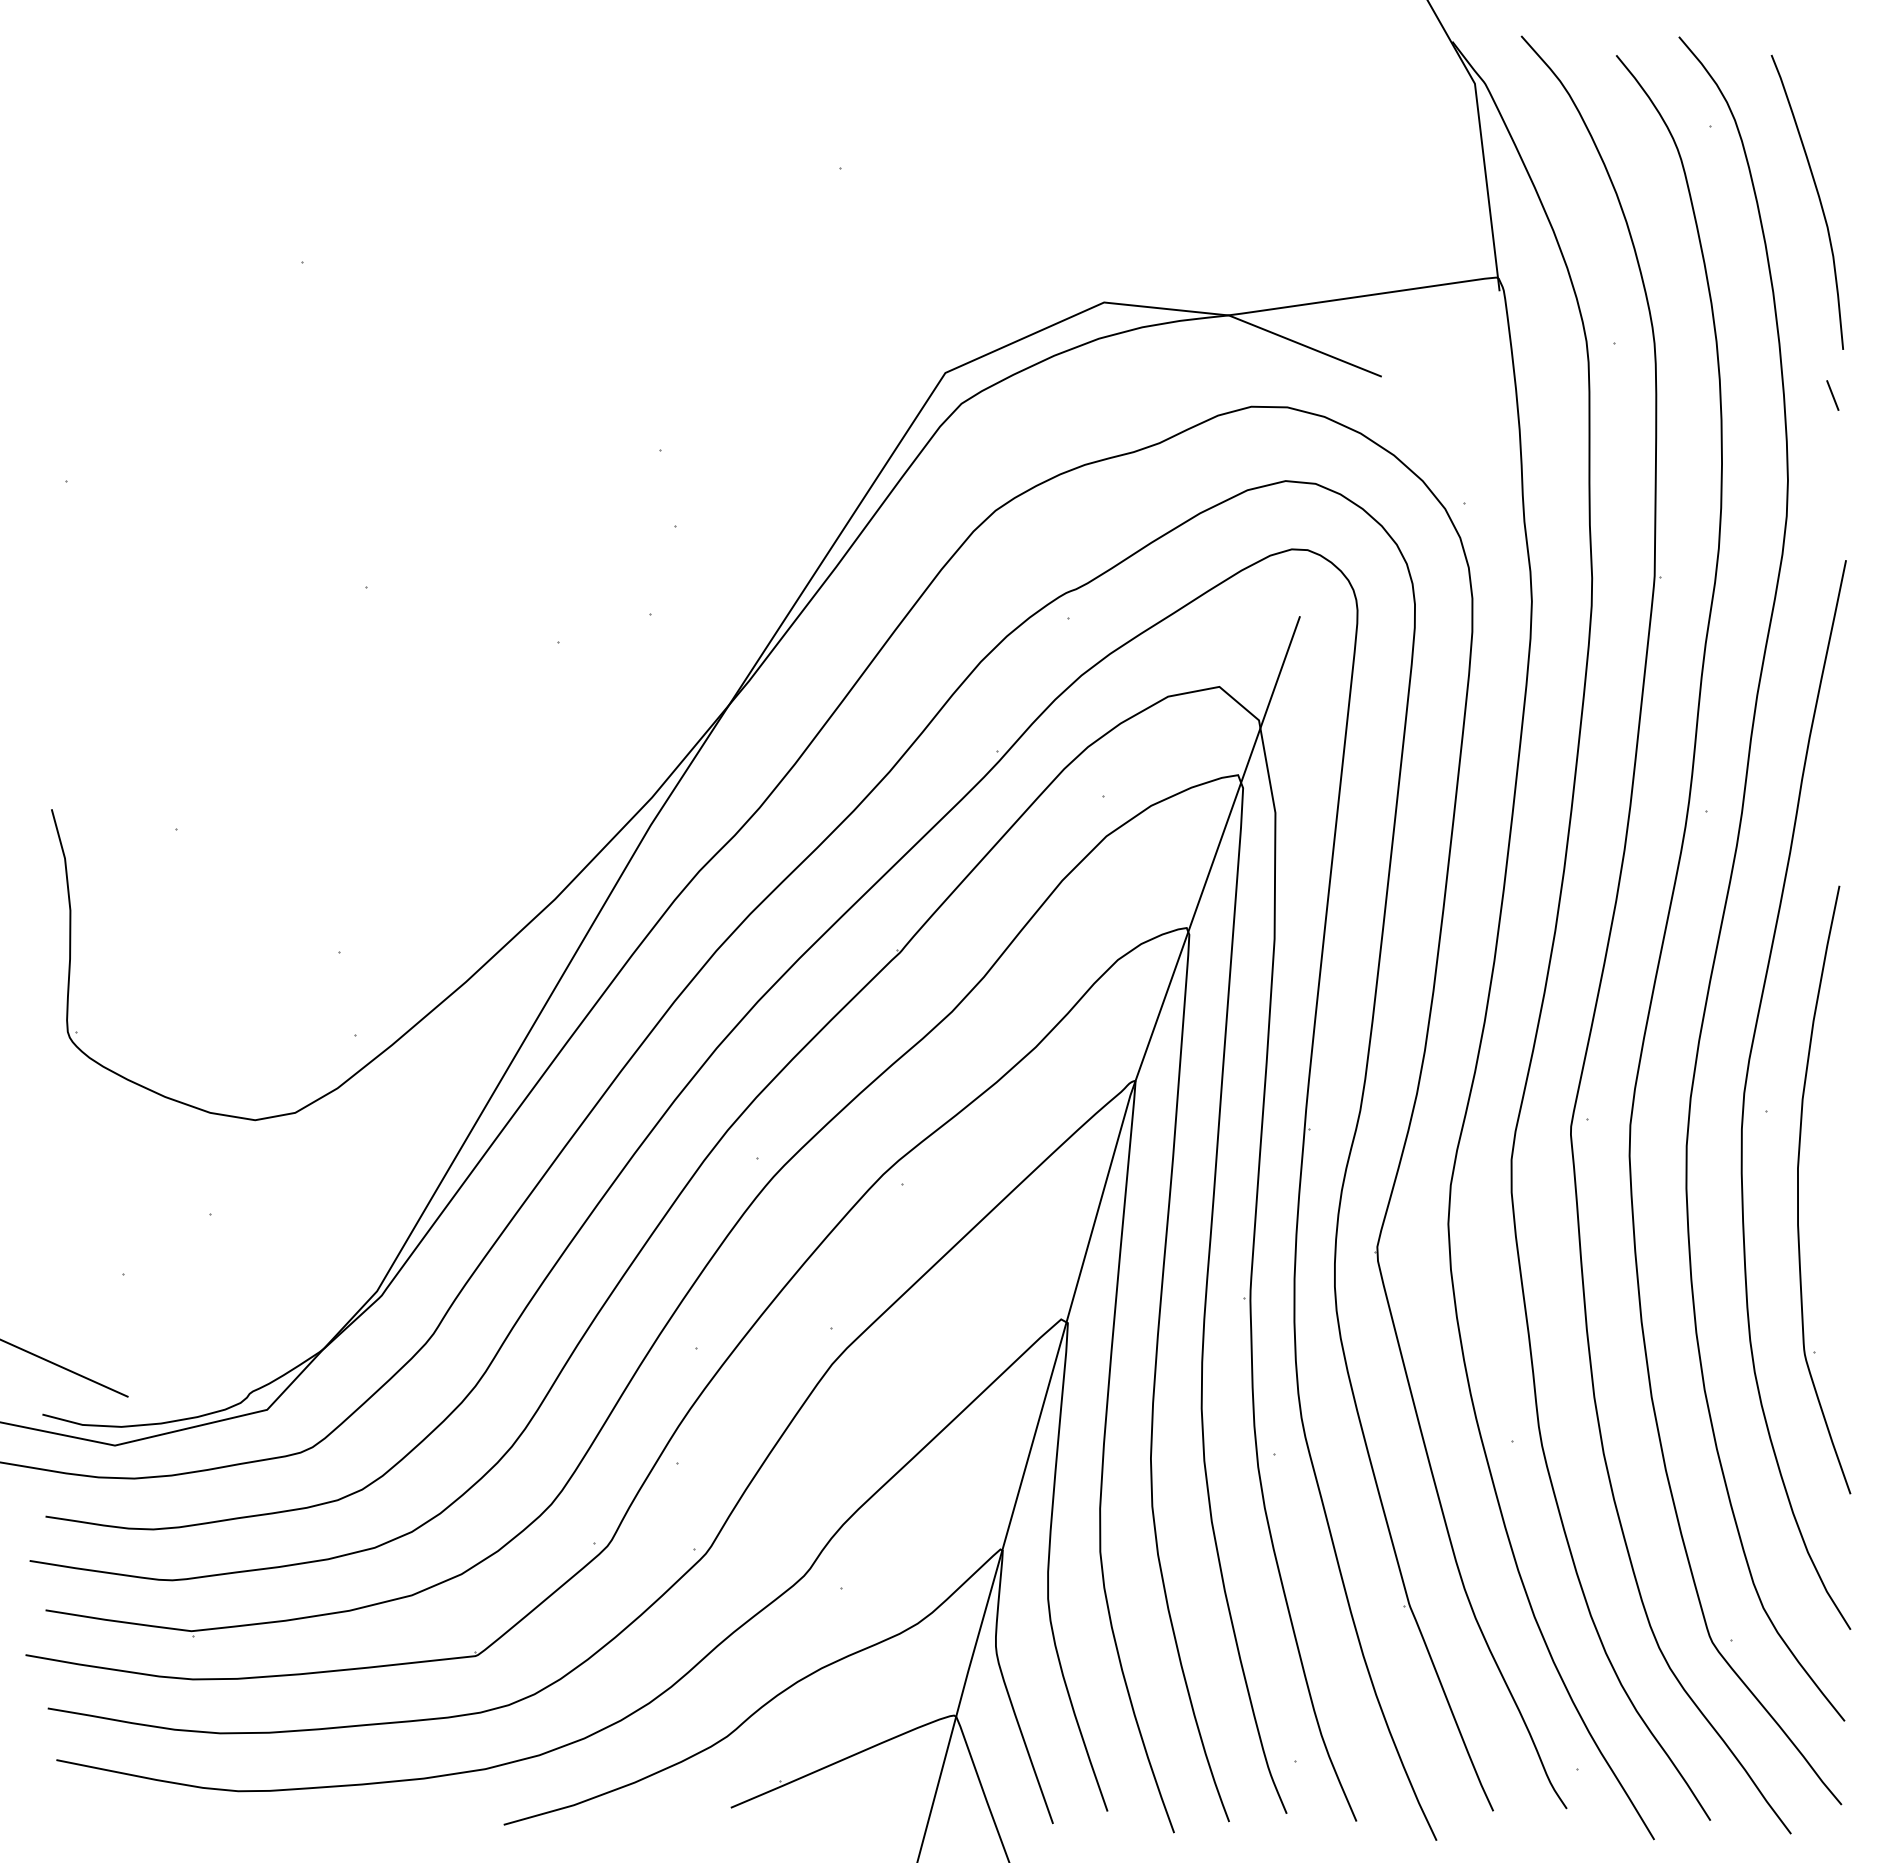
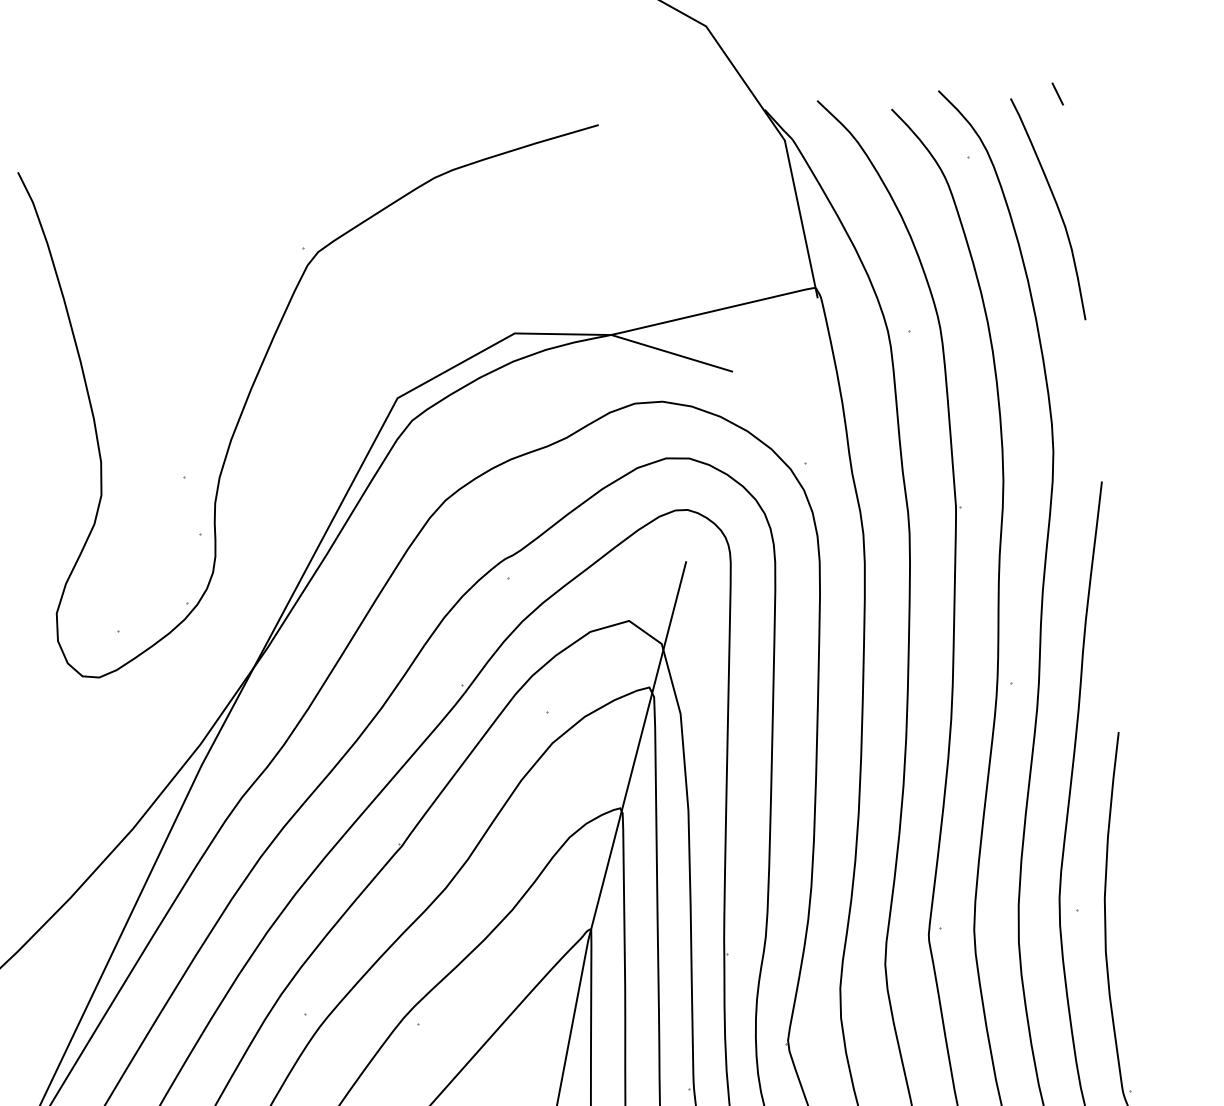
curve: (773, 317) -> (261, 367), added
line: (1832, 395) -> (1057, 94), moved

